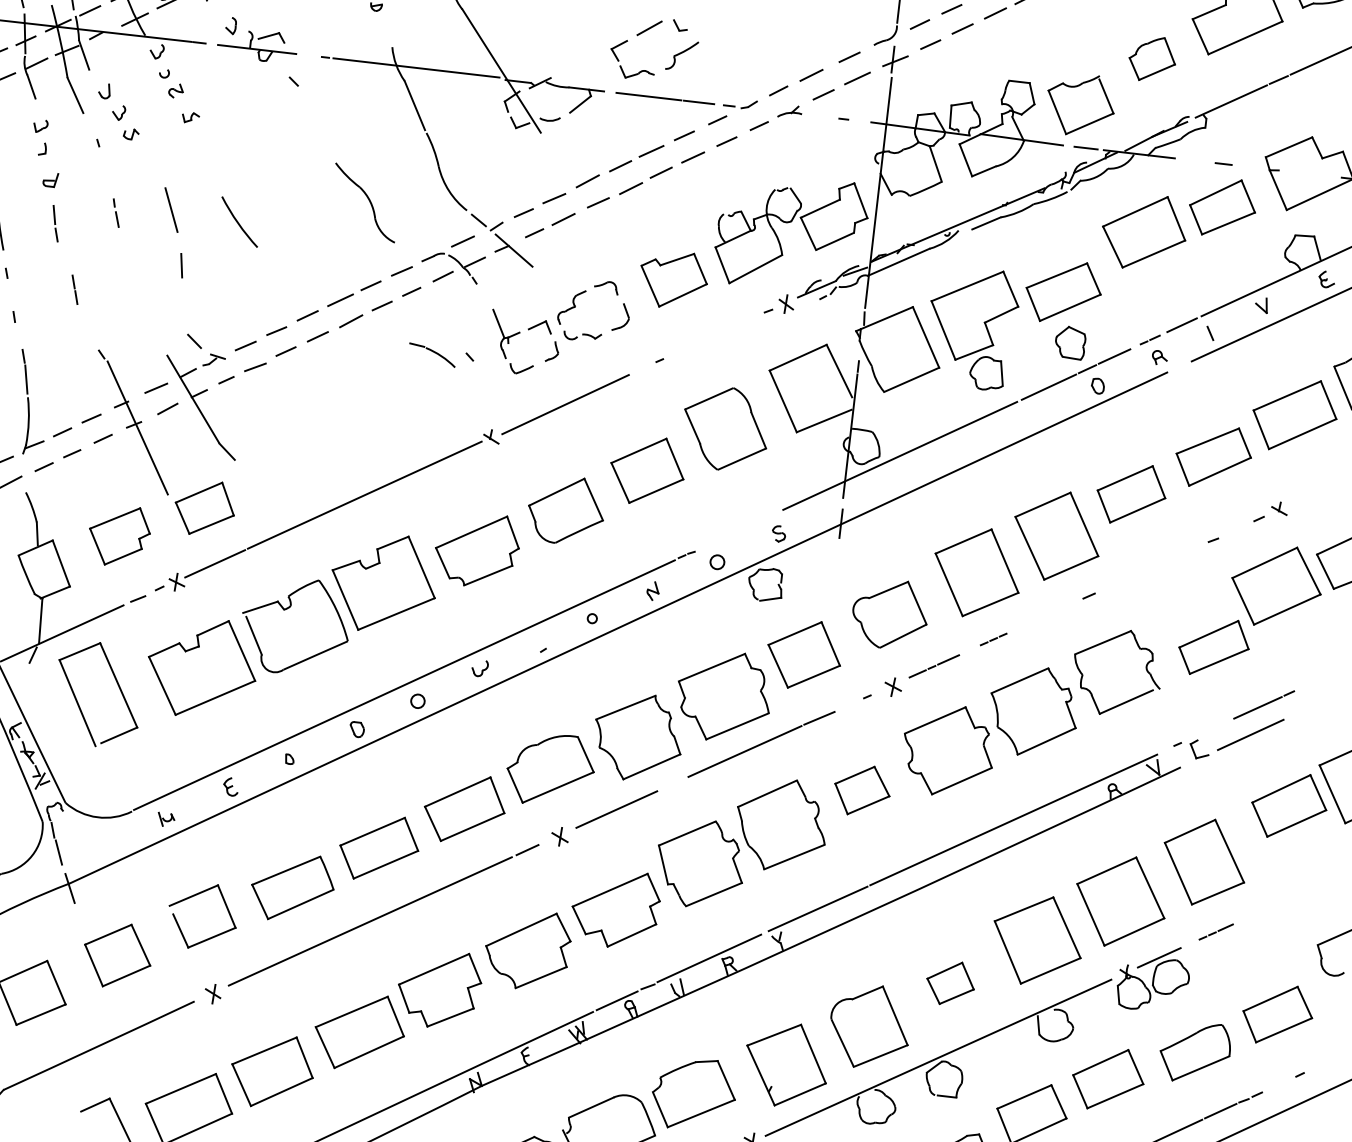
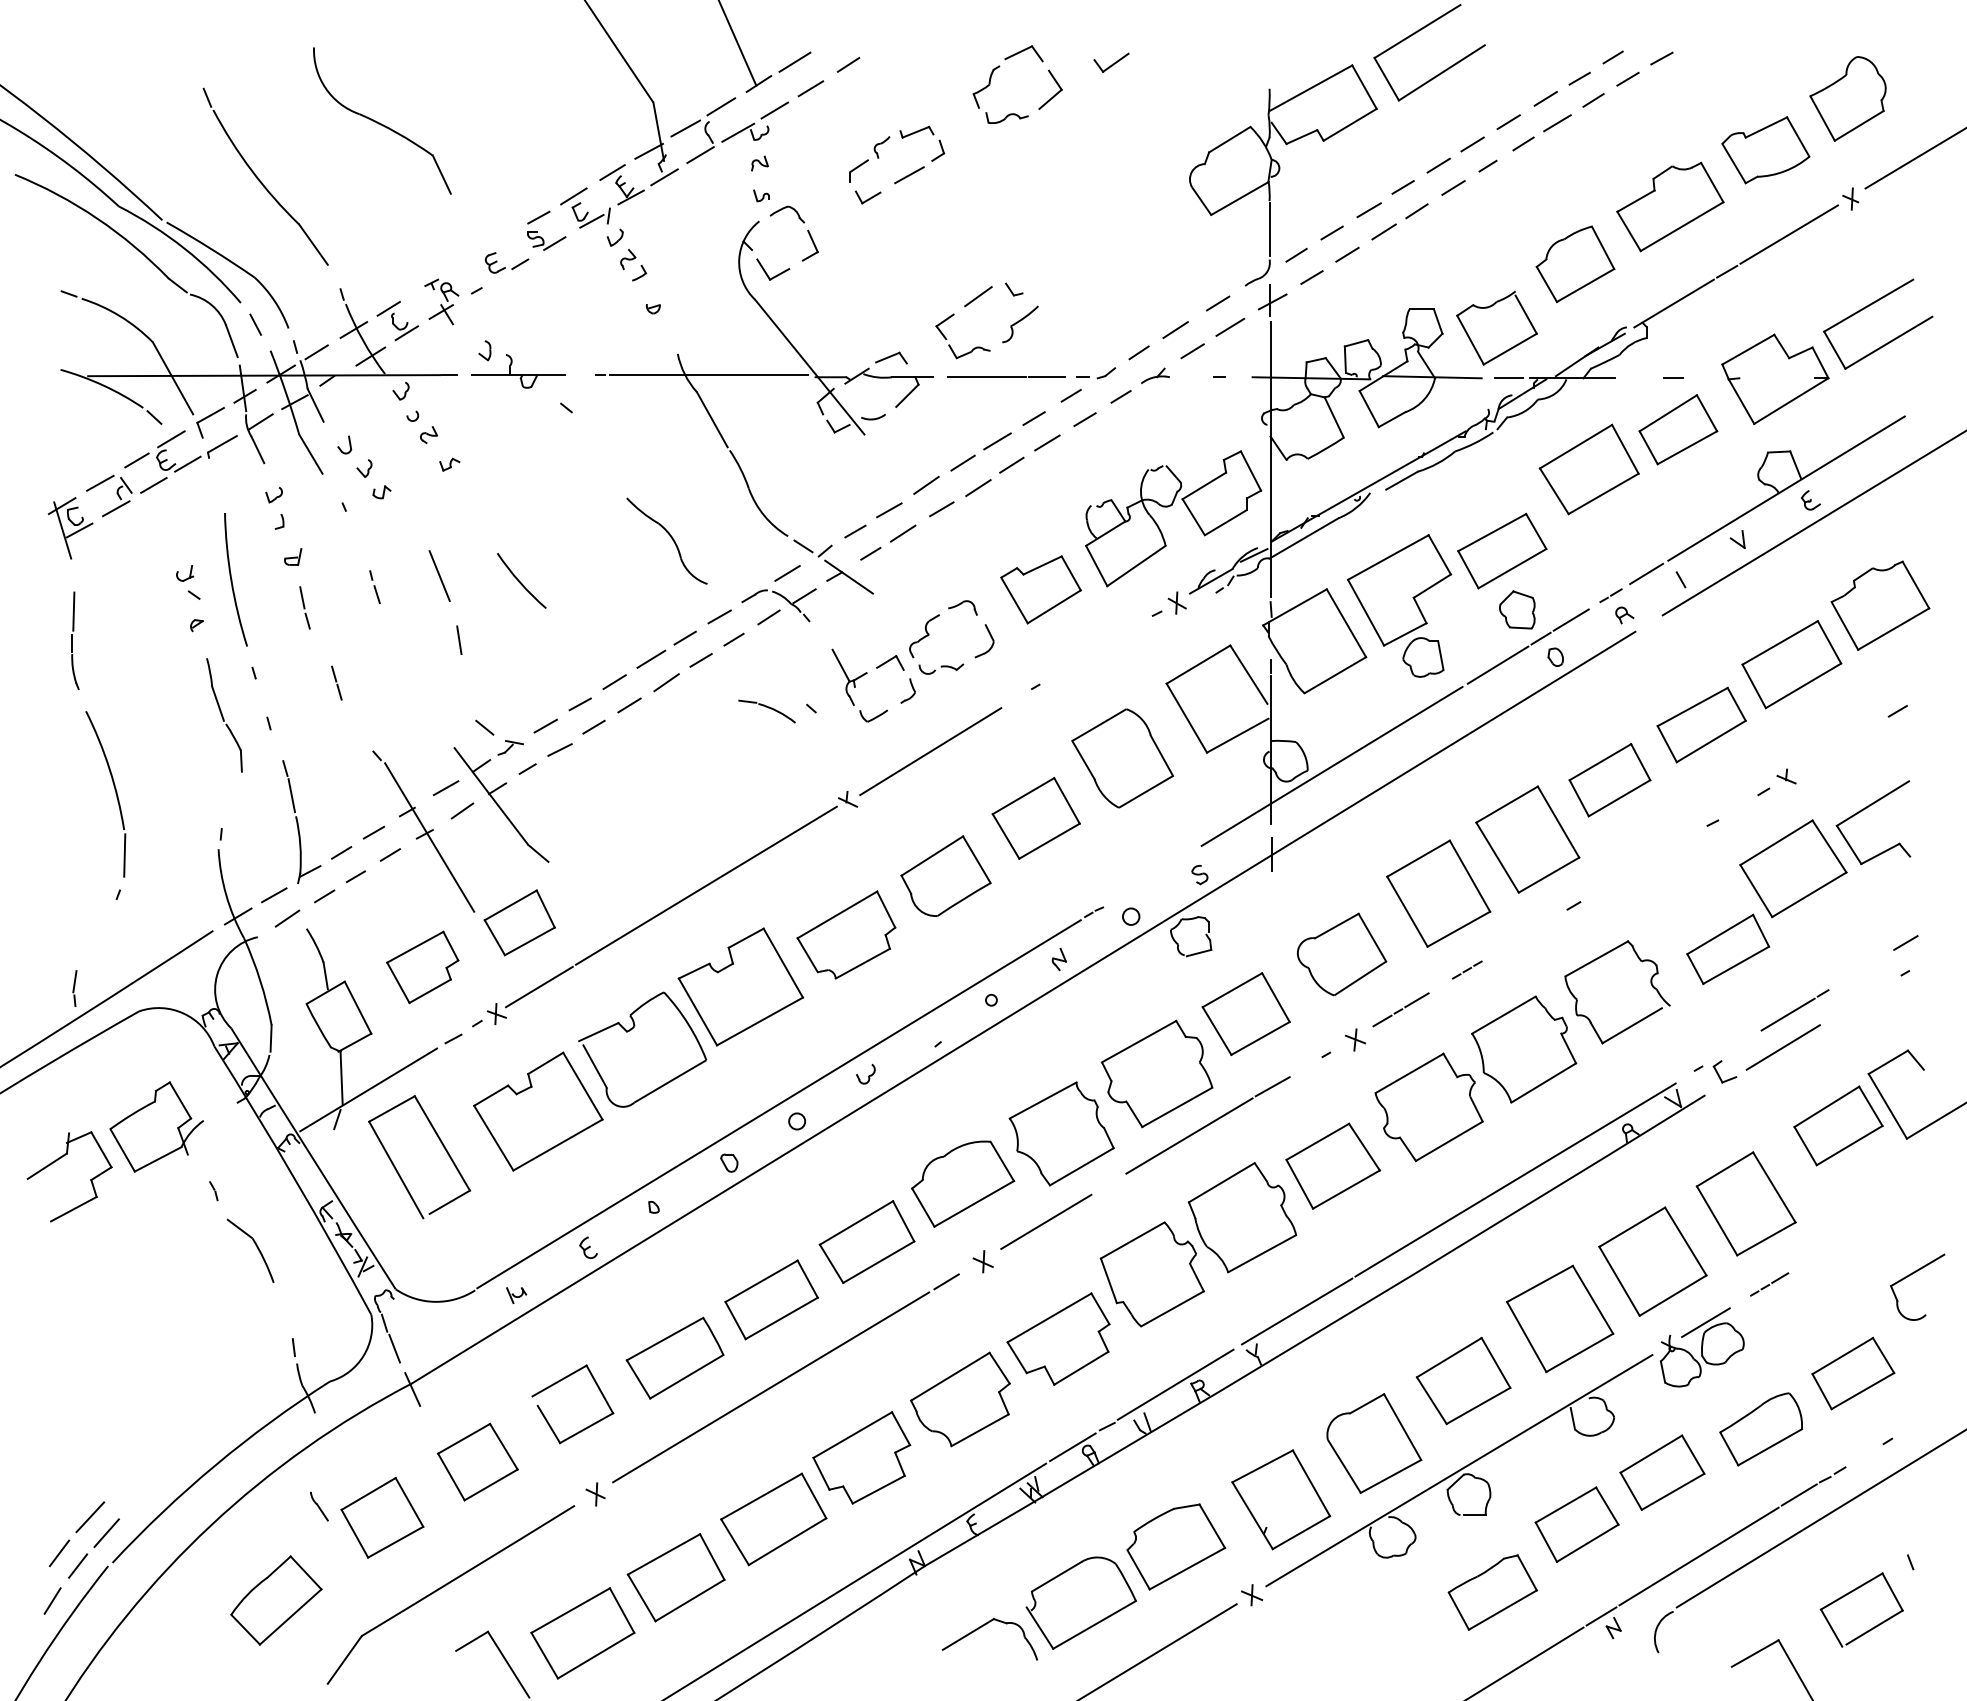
part: (272, 36) -> (891, 357), moved
part: (1152, 59) -> (1575, 264), size x1.43
part: (861, 790) -> (1332, 1165), size x1.43
part: (950, 983) -> (1463, 1381), size x1.67

